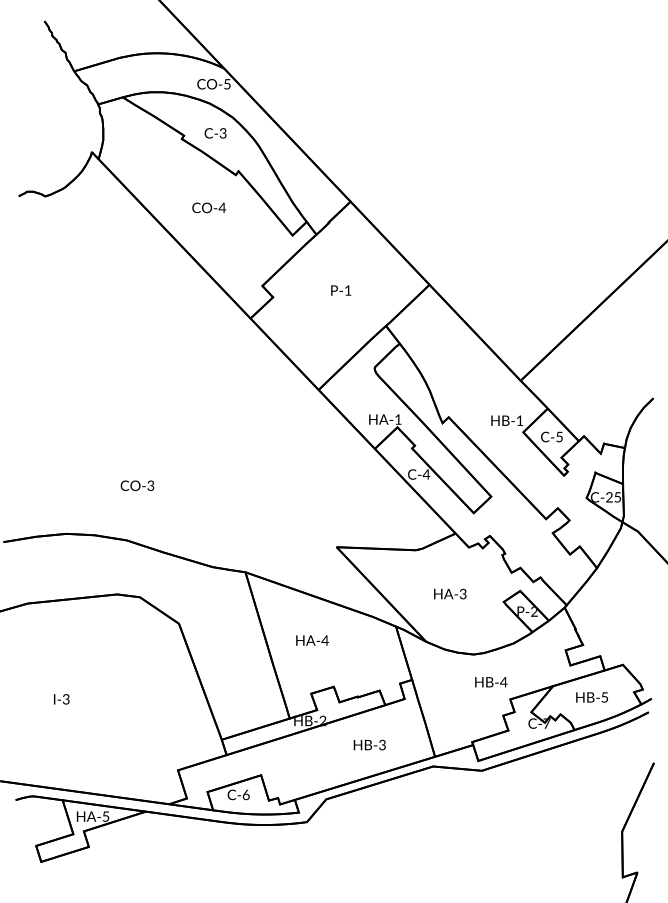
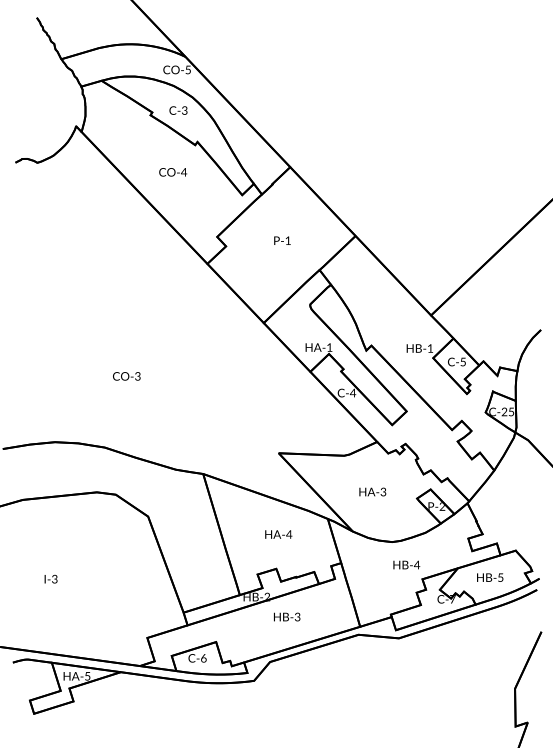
text: (137, 485) -> (126, 376), moved
text: (312, 640) -> (278, 534), moved
text: (370, 744) -> (287, 616), moved

